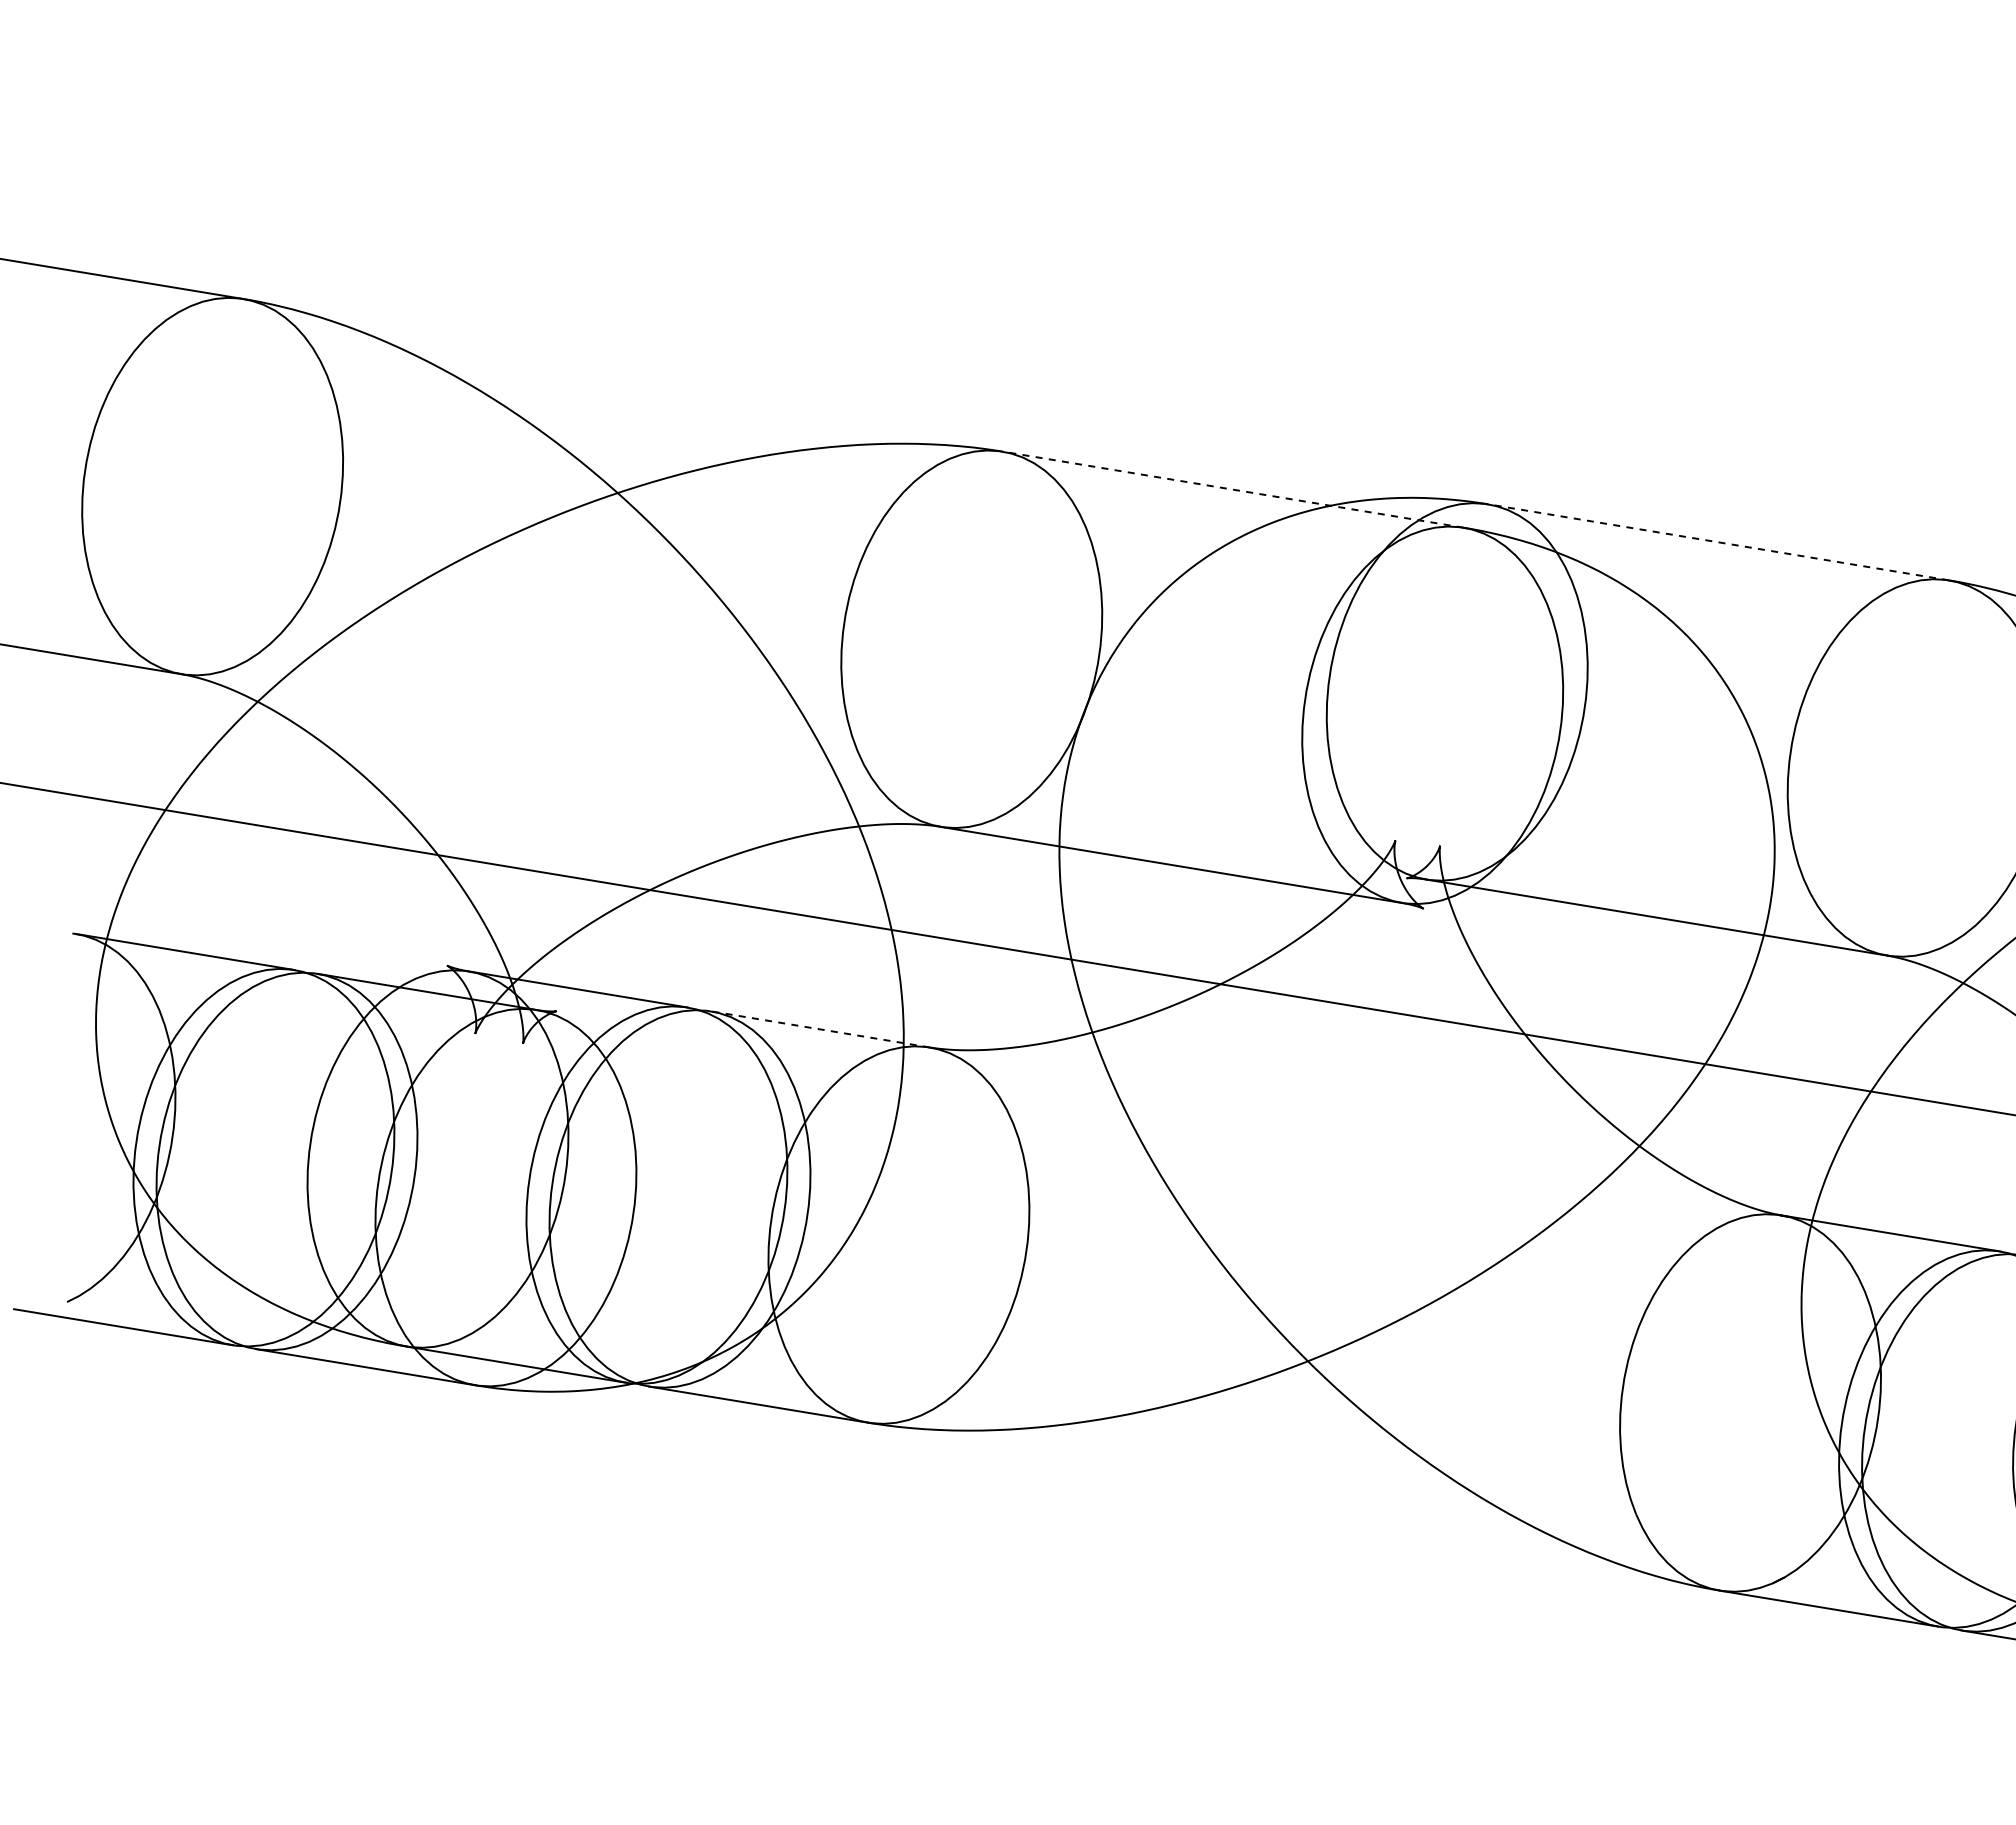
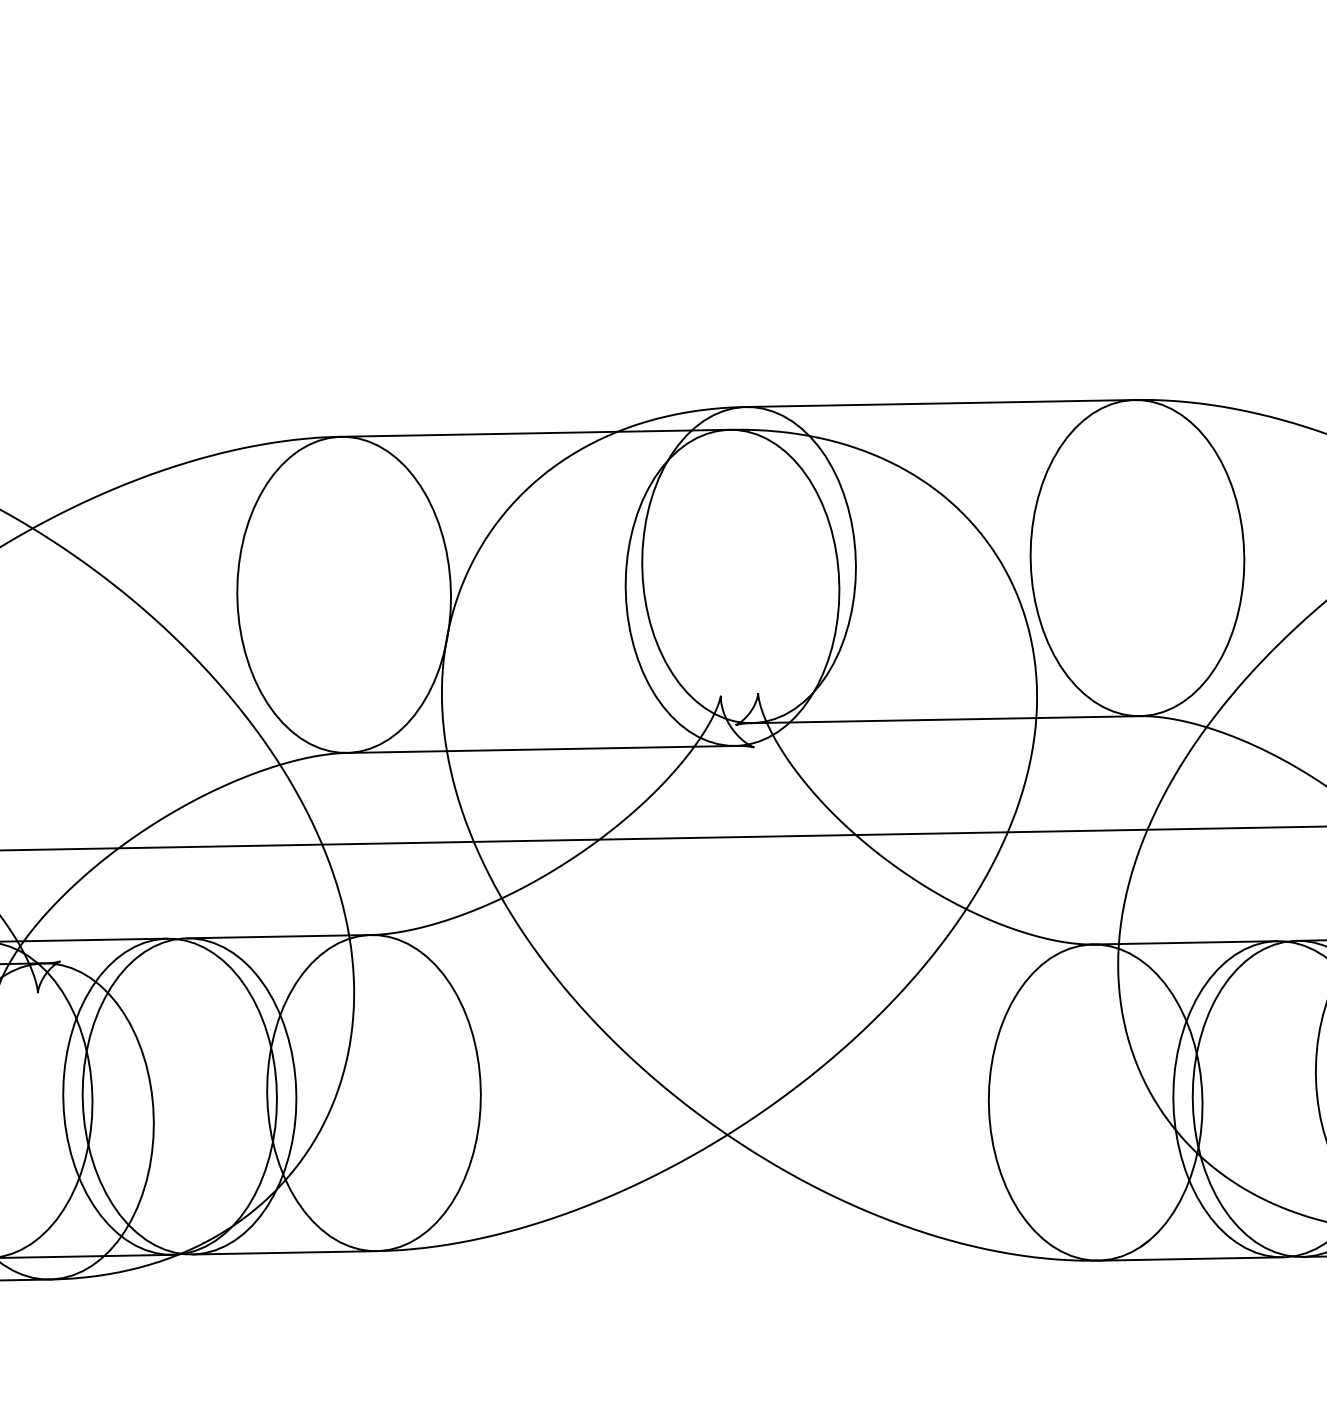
line: (1233, 489) -> (535, 433), dashed -> solid
line: (1718, 542) -> (940, 403), dashed -> solid
line: (820, 1029) -> (279, 936), dashed -> solid

